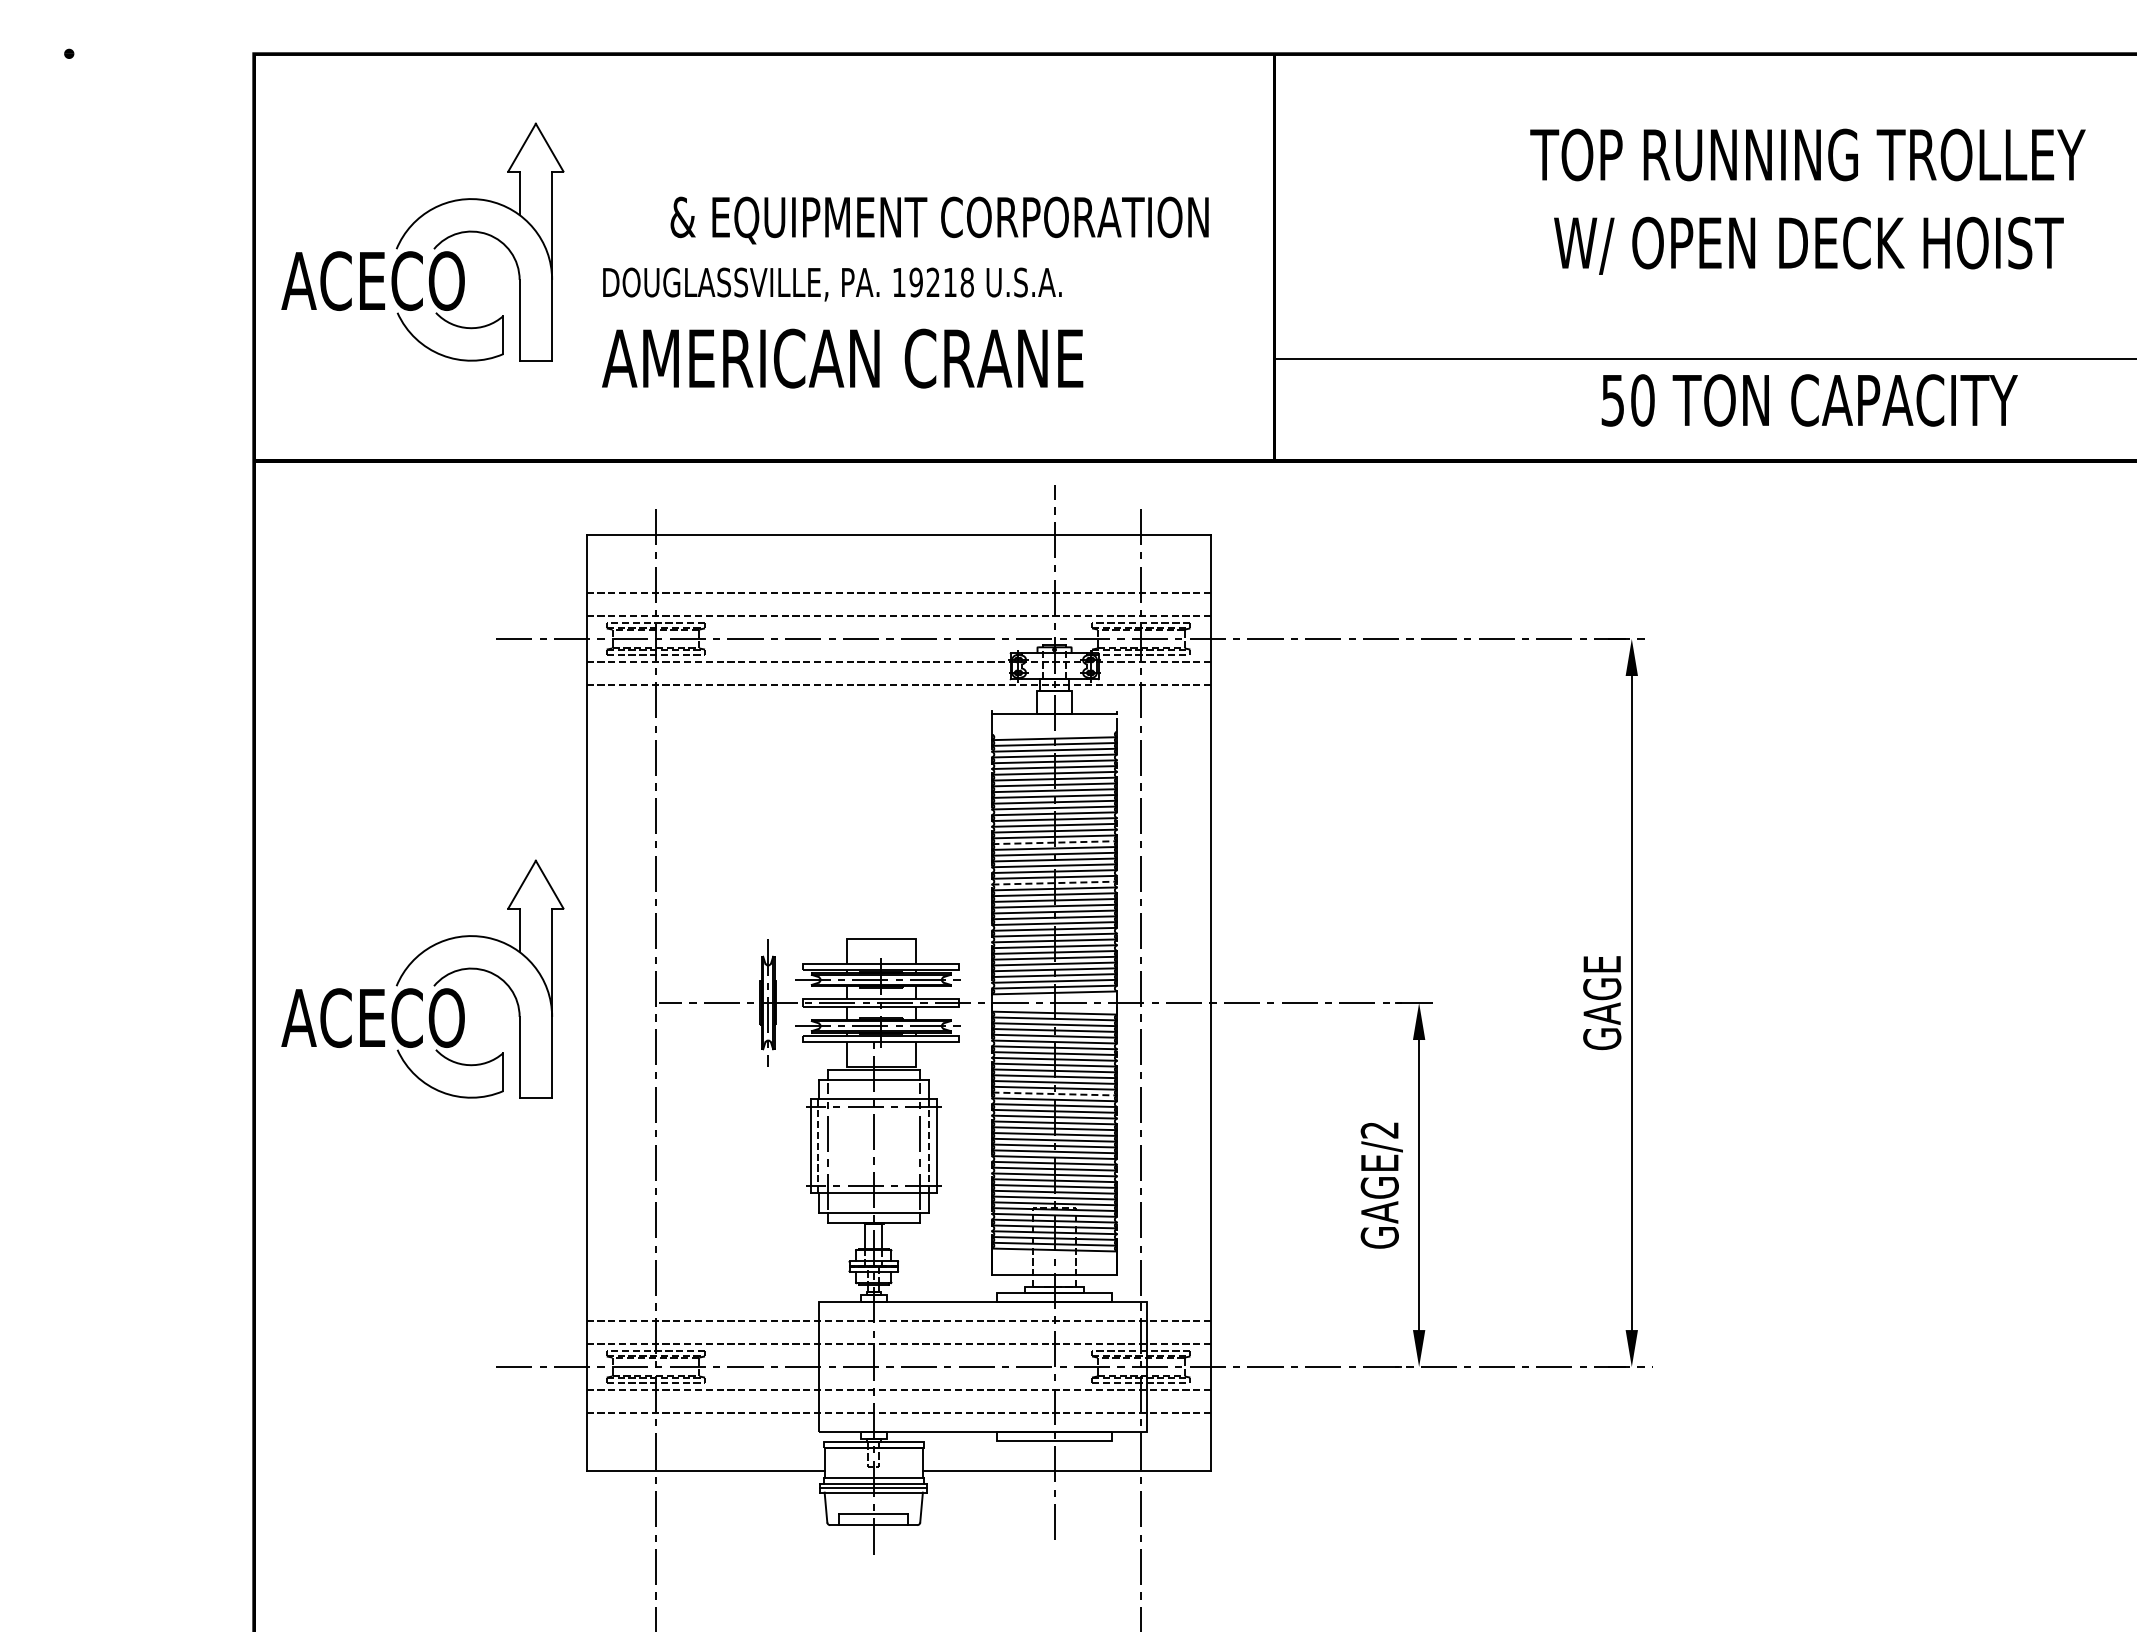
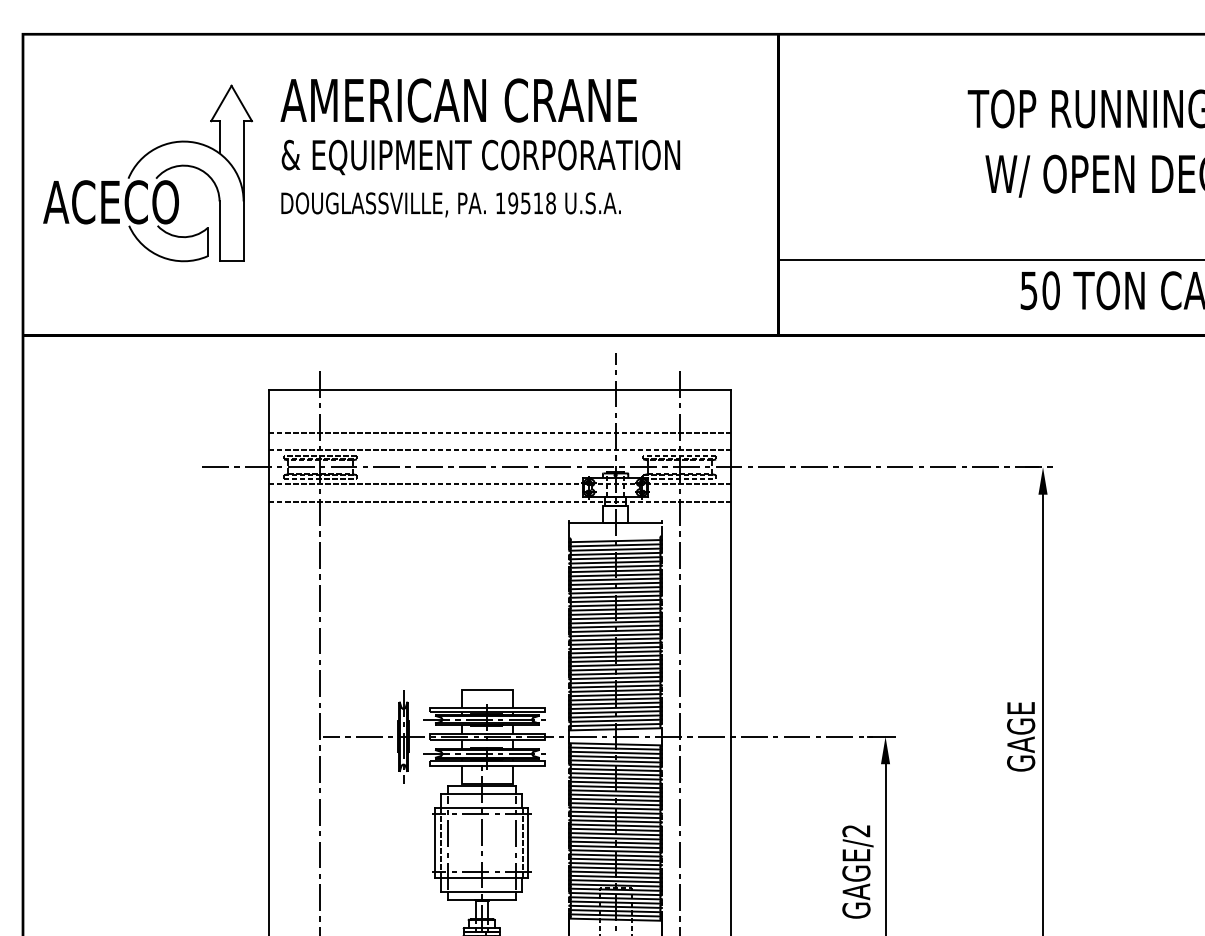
text: (939, 220) -> (480, 157), moved
text: (932, 282) -> (525, 203), 19218 -> 19518
text: (842, 358) -> (458, 100), moved
line: (1055, 842) -> (616, 617), dashed -> solid
line: (1055, 883) -> (616, 648), dashed -> solid
part: (417, 989) -> (143, 726), removed
line: (1055, 1094) -> (616, 804), dashed -> solid

